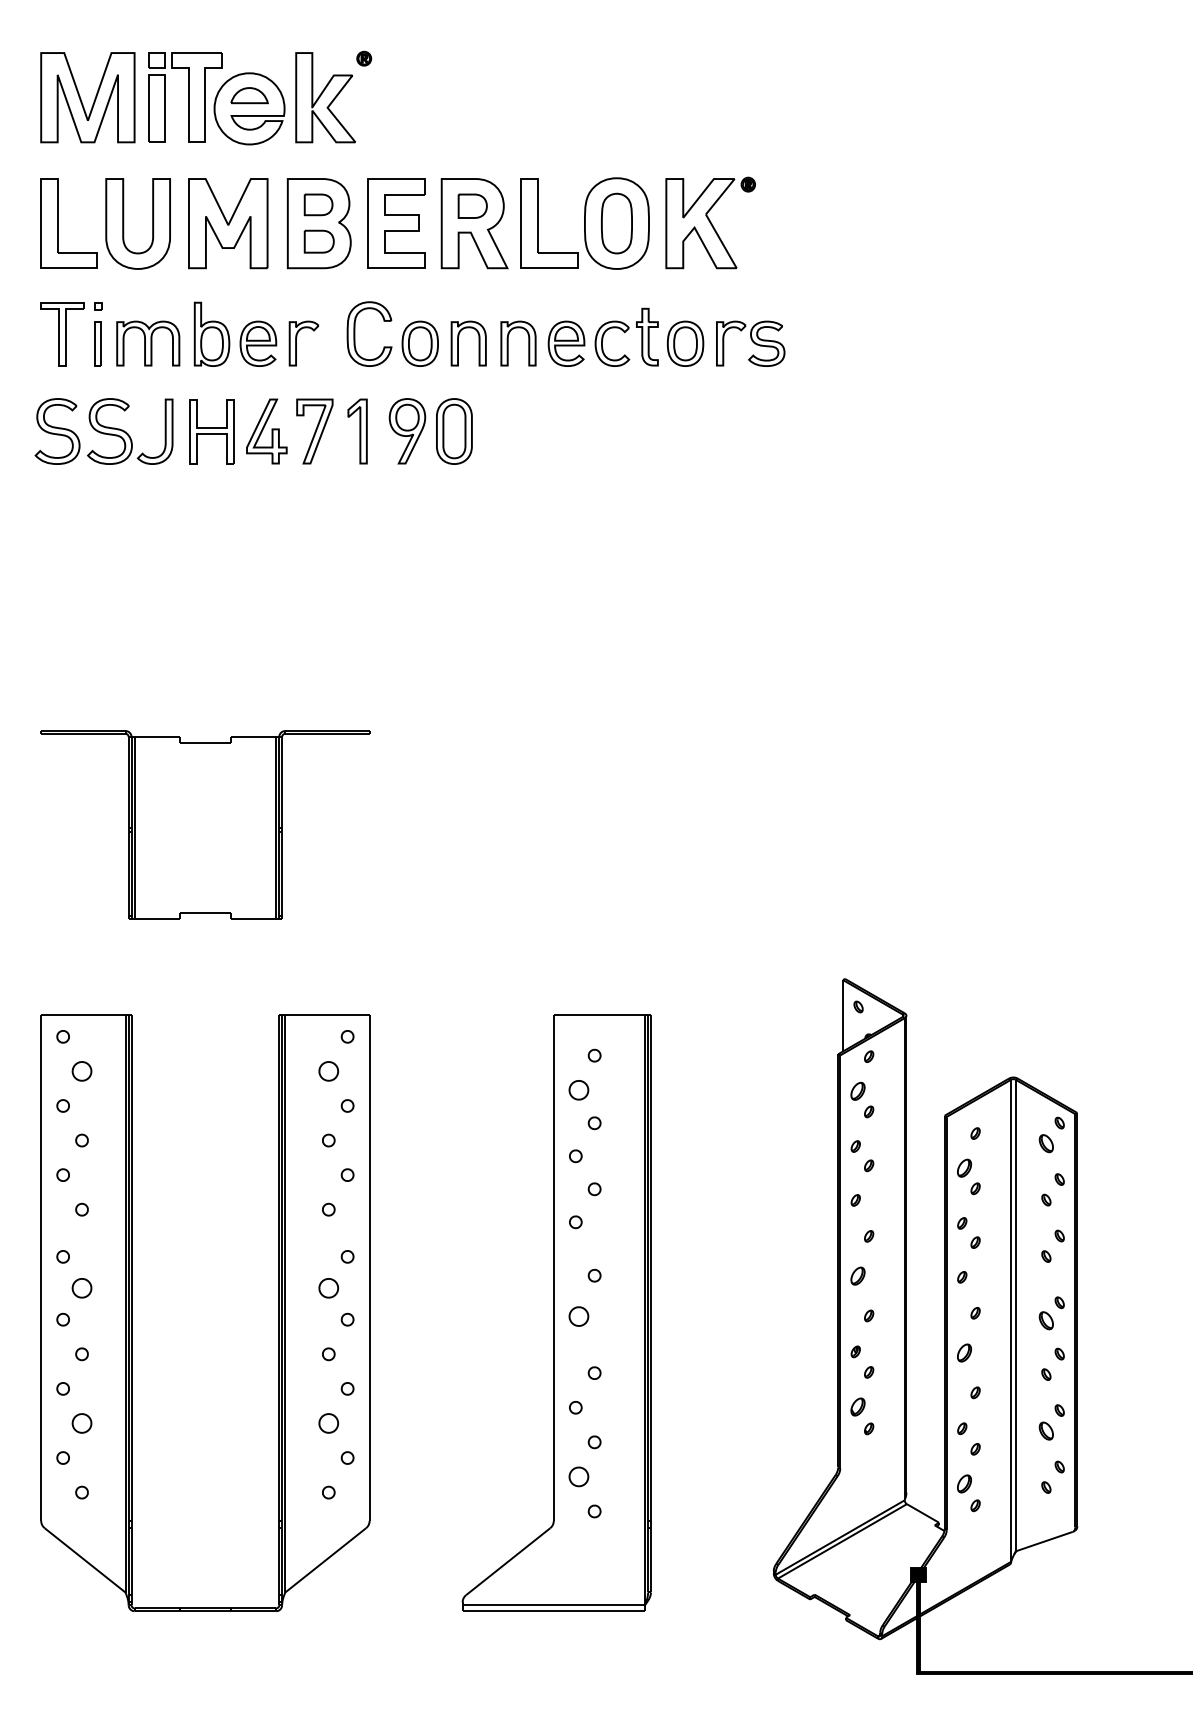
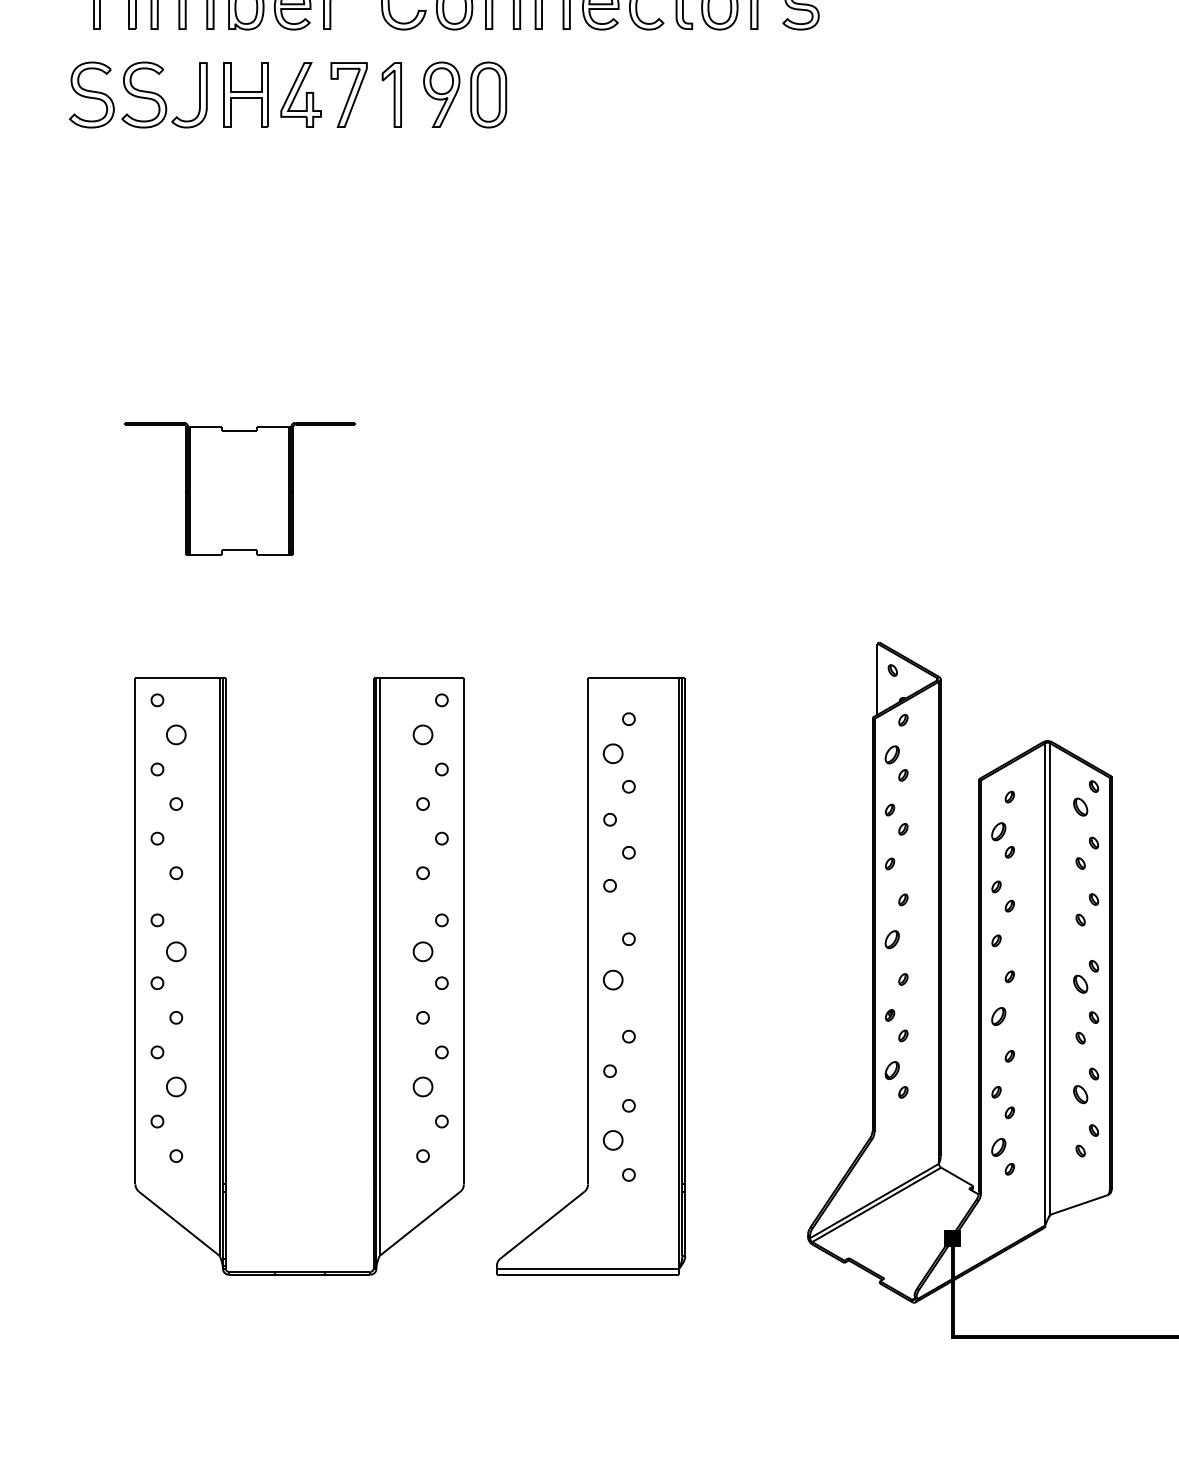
part: (205, 824) -> (239, 488), size x0.7
part: (132, 1313) -> (226, 977), moved

